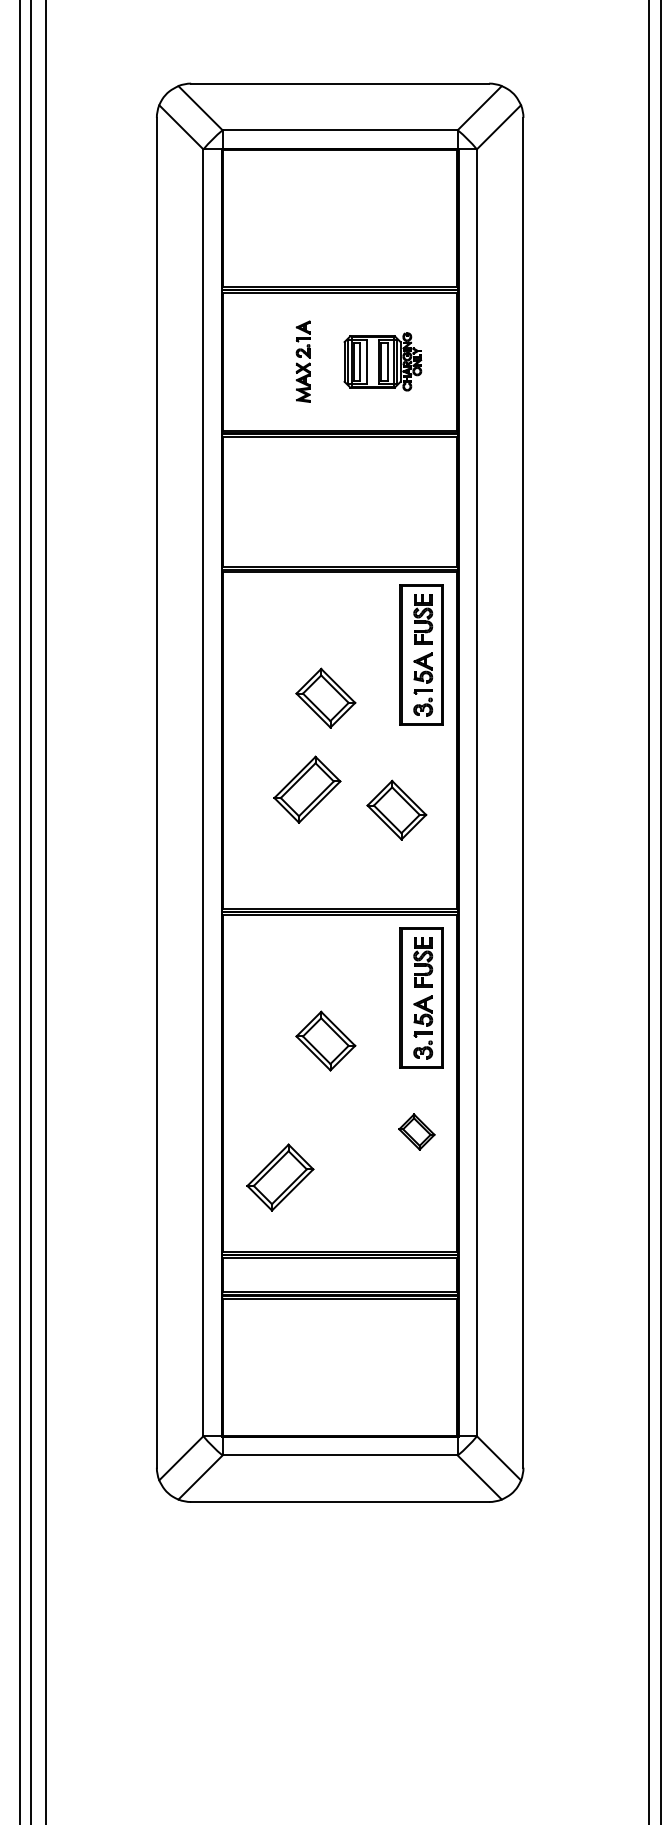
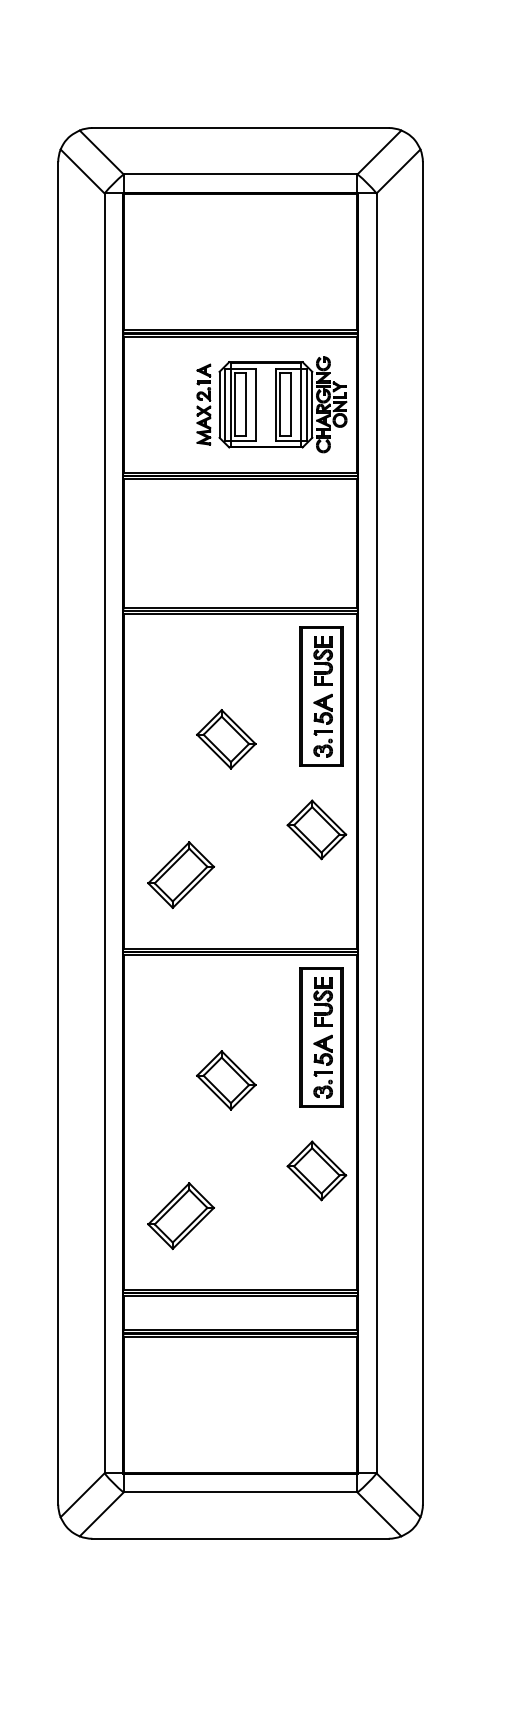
part: (382, 361) -> (282, 404), size x1.67
part: (307, 789) -> (181, 874), moved
part: (396, 809) -> (316, 829), moved
part: (416, 1131) -> (316, 1170), size x1.67

